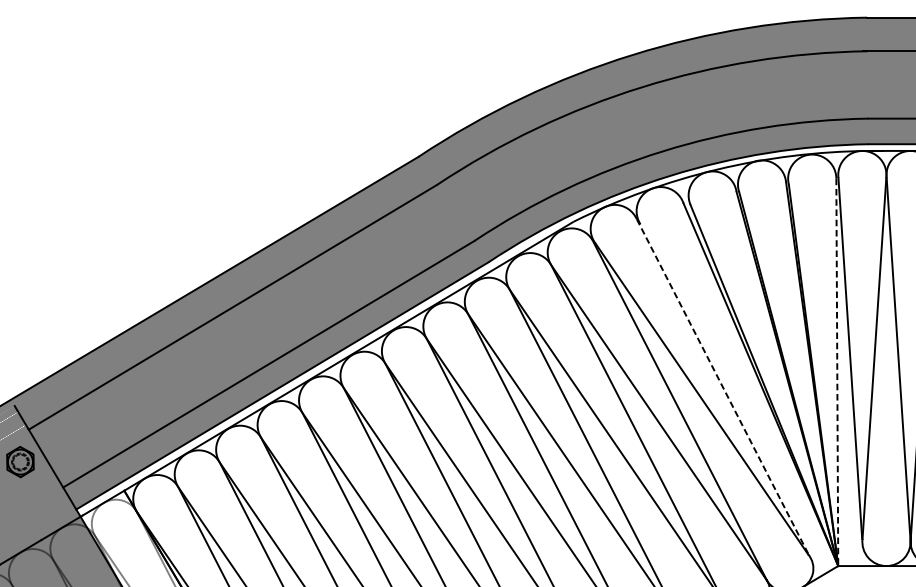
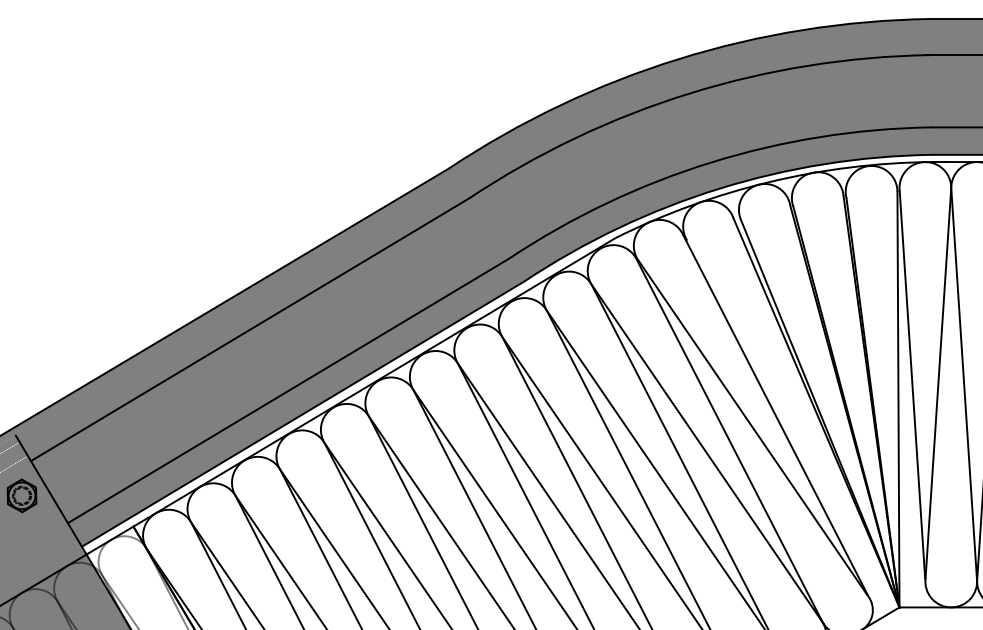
line: (837, 372) -> (898, 399), dashed -> solid
line: (722, 387) -> (775, 415), dashed -> solid

